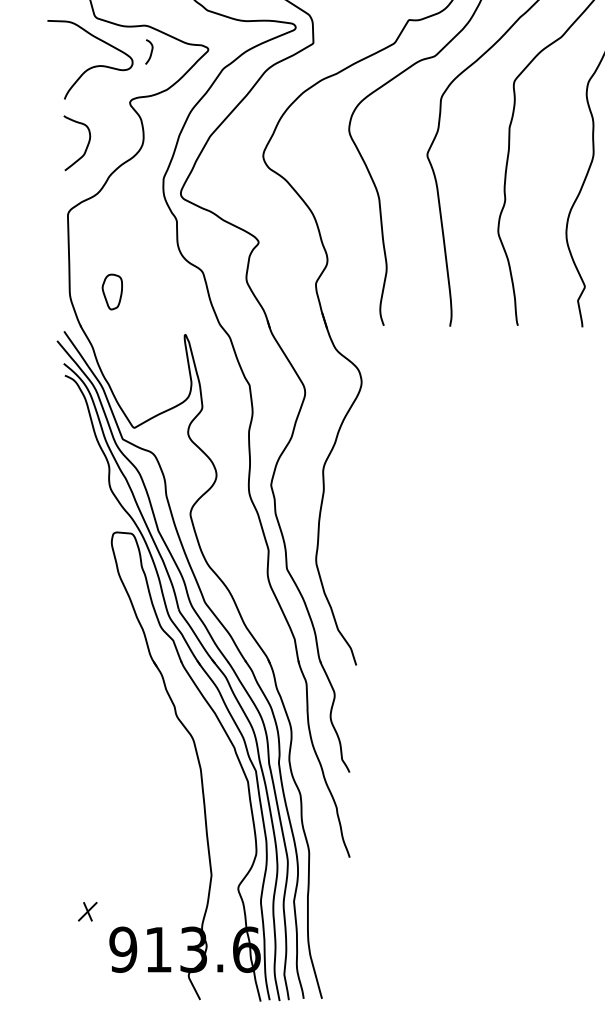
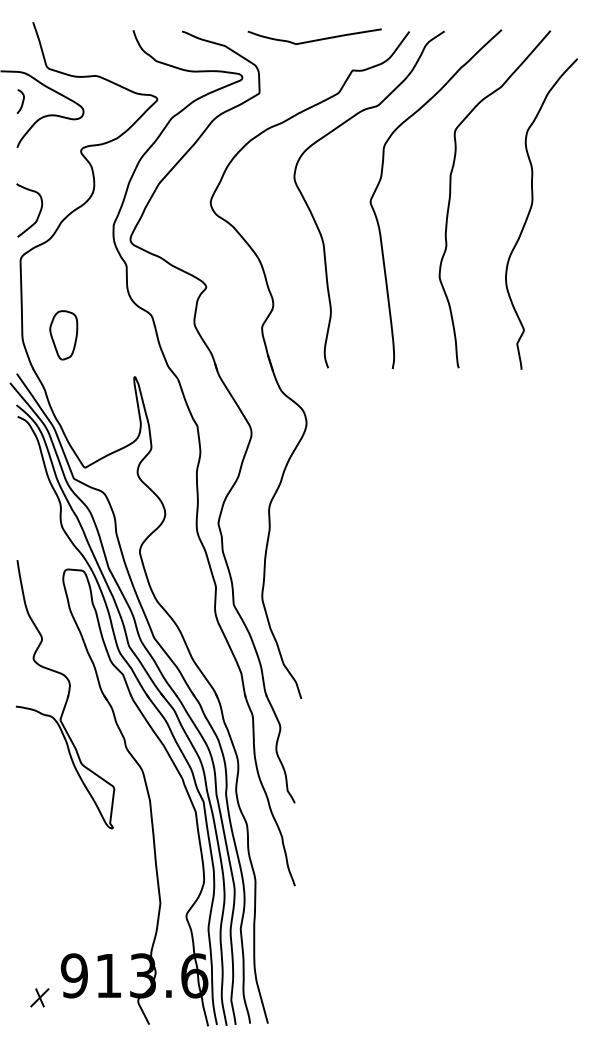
curve: (151, 51) -> (22, 101), moved
curve: (85, 148) -> (37, 215), moved
part: (112, 292) -> (63, 335), size x1.43
part: (114, 660) -> (65, 694), added
part: (87, 911) -> (39, 997), moved

